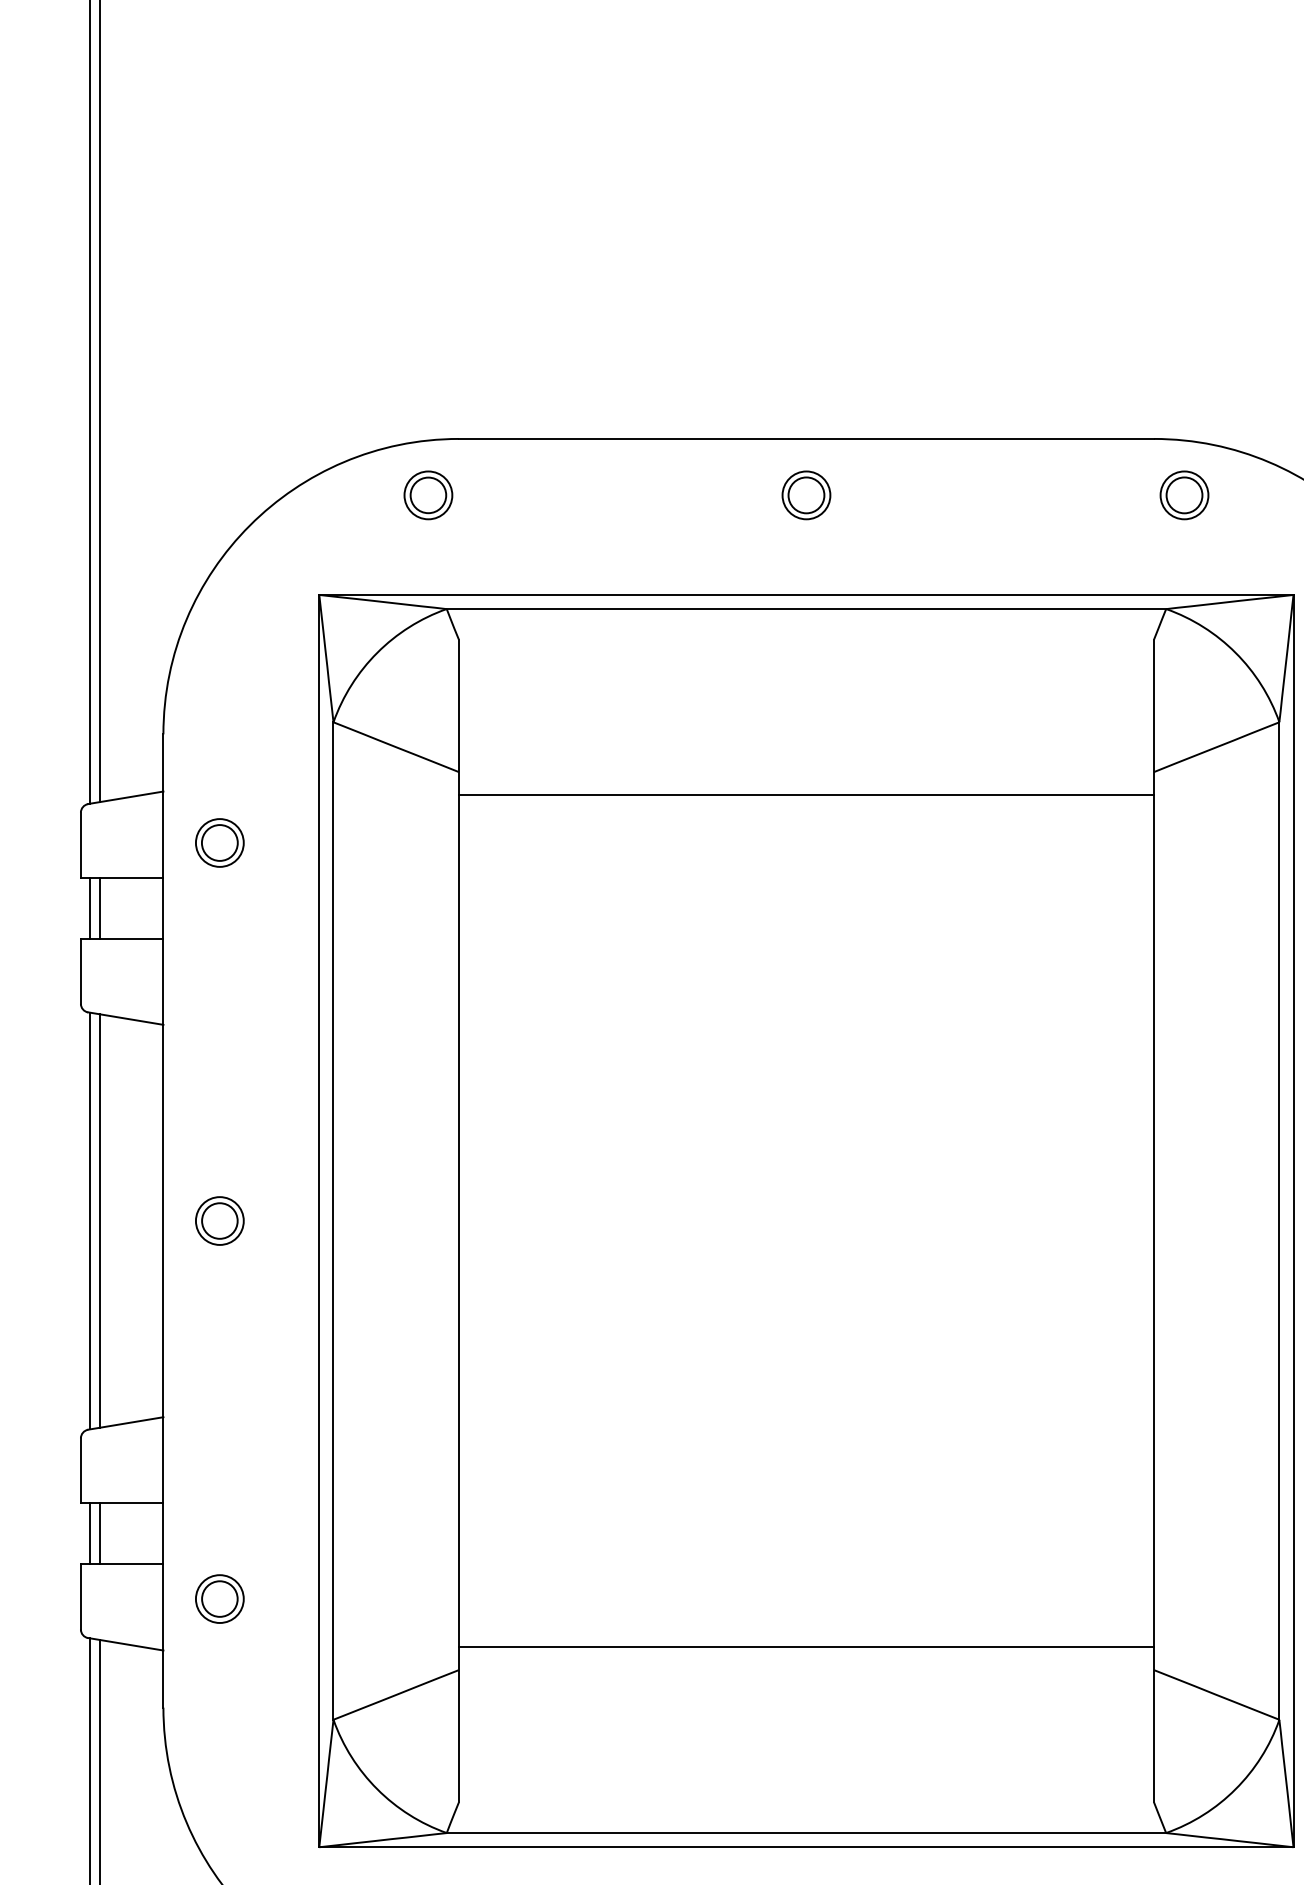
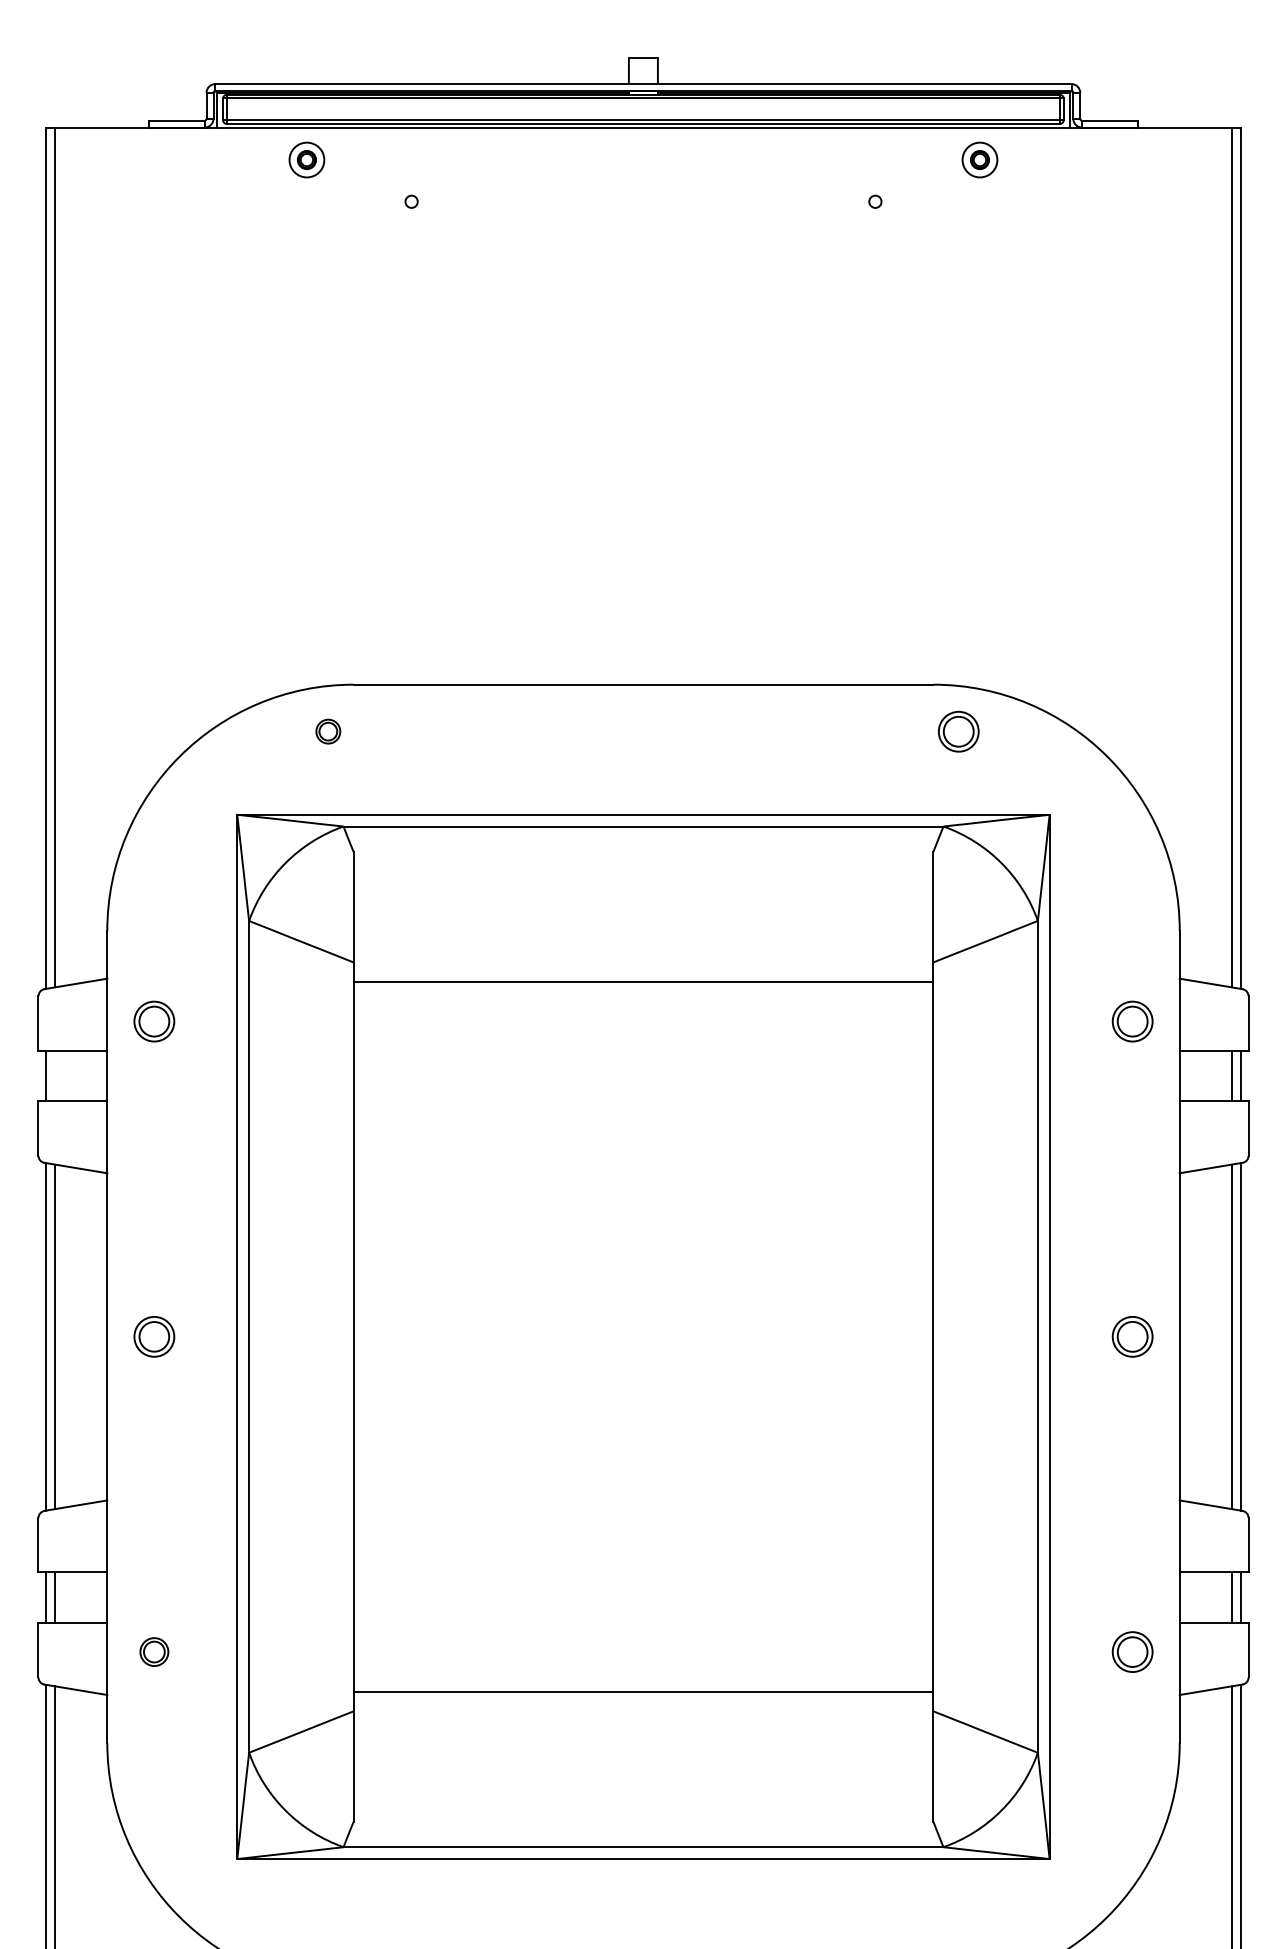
part: (428, 495) -> (328, 731), size x0.6
part: (806, 495) -> (643, 731), removed
line: (100, 907) -> (54, 1075), removed
part: (220, 1598) -> (154, 1651), size x0.7

